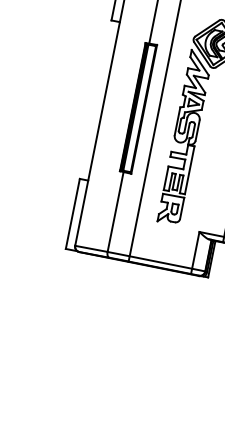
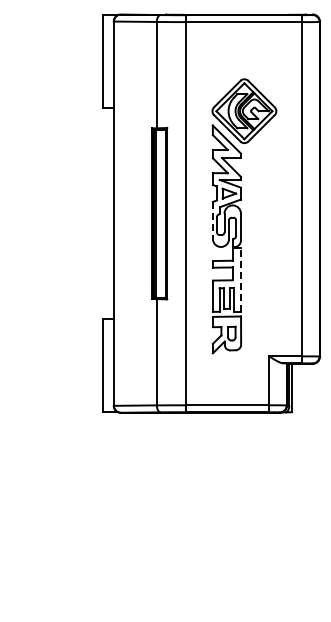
line: (177, 121) -> (212, 220), solid -> dashed
line: (189, 169) -> (240, 279), solid -> dashed

